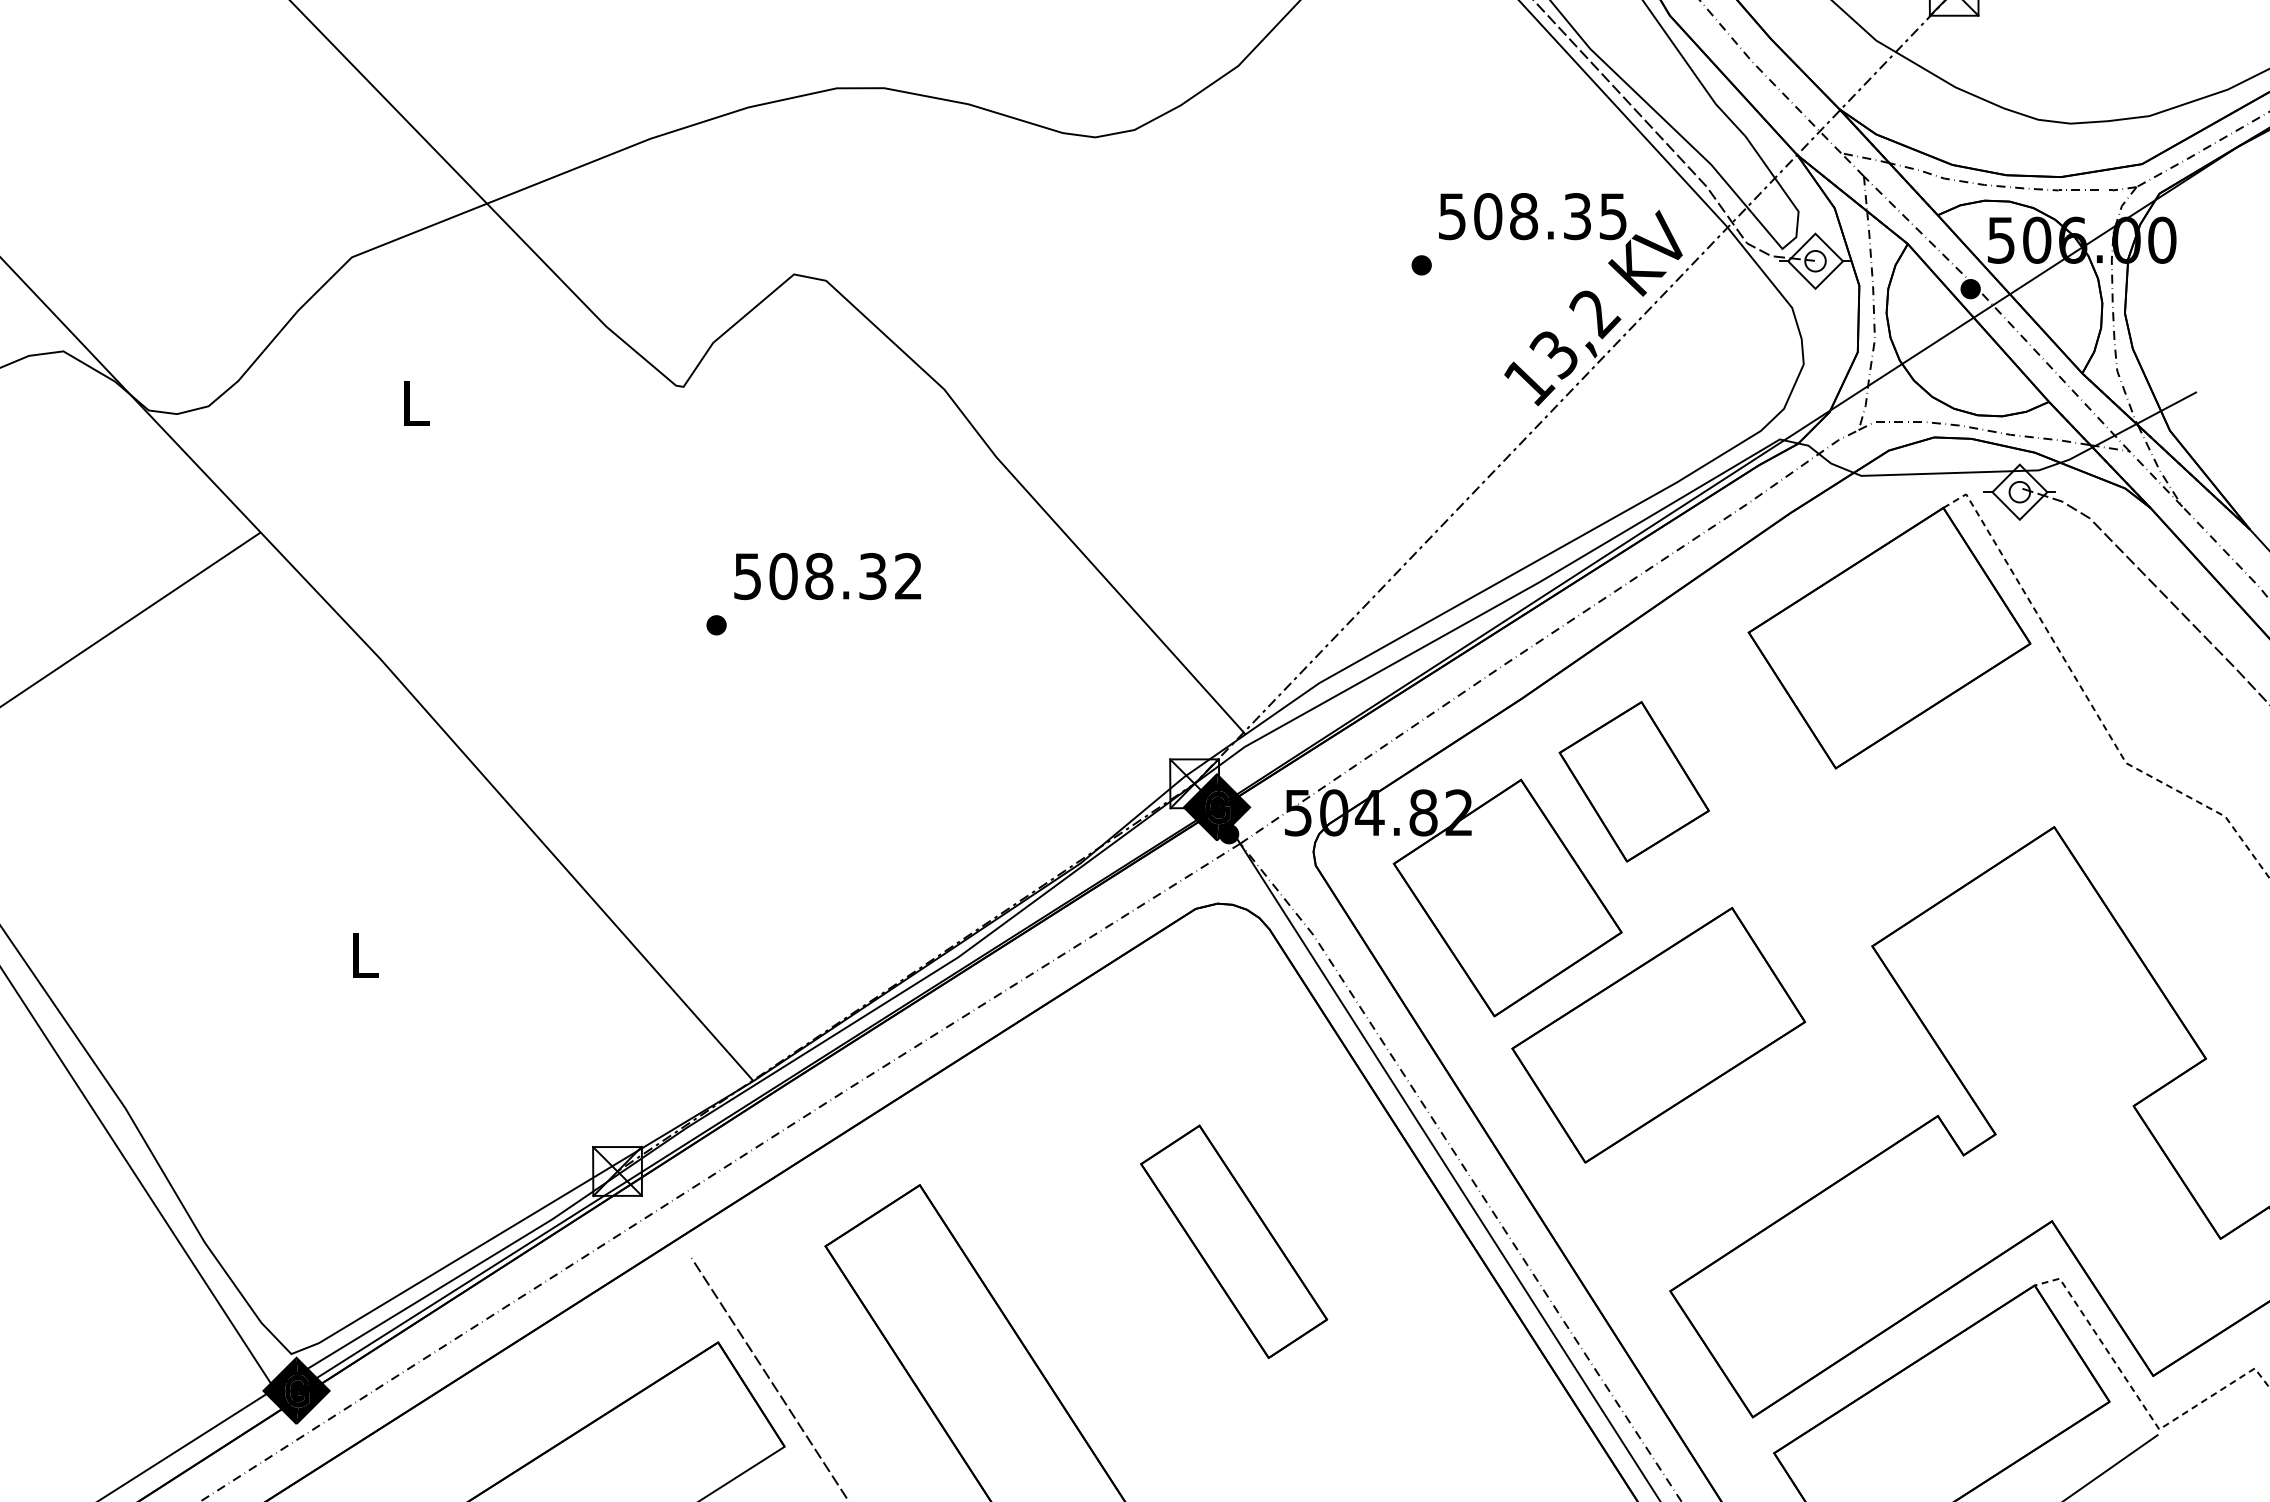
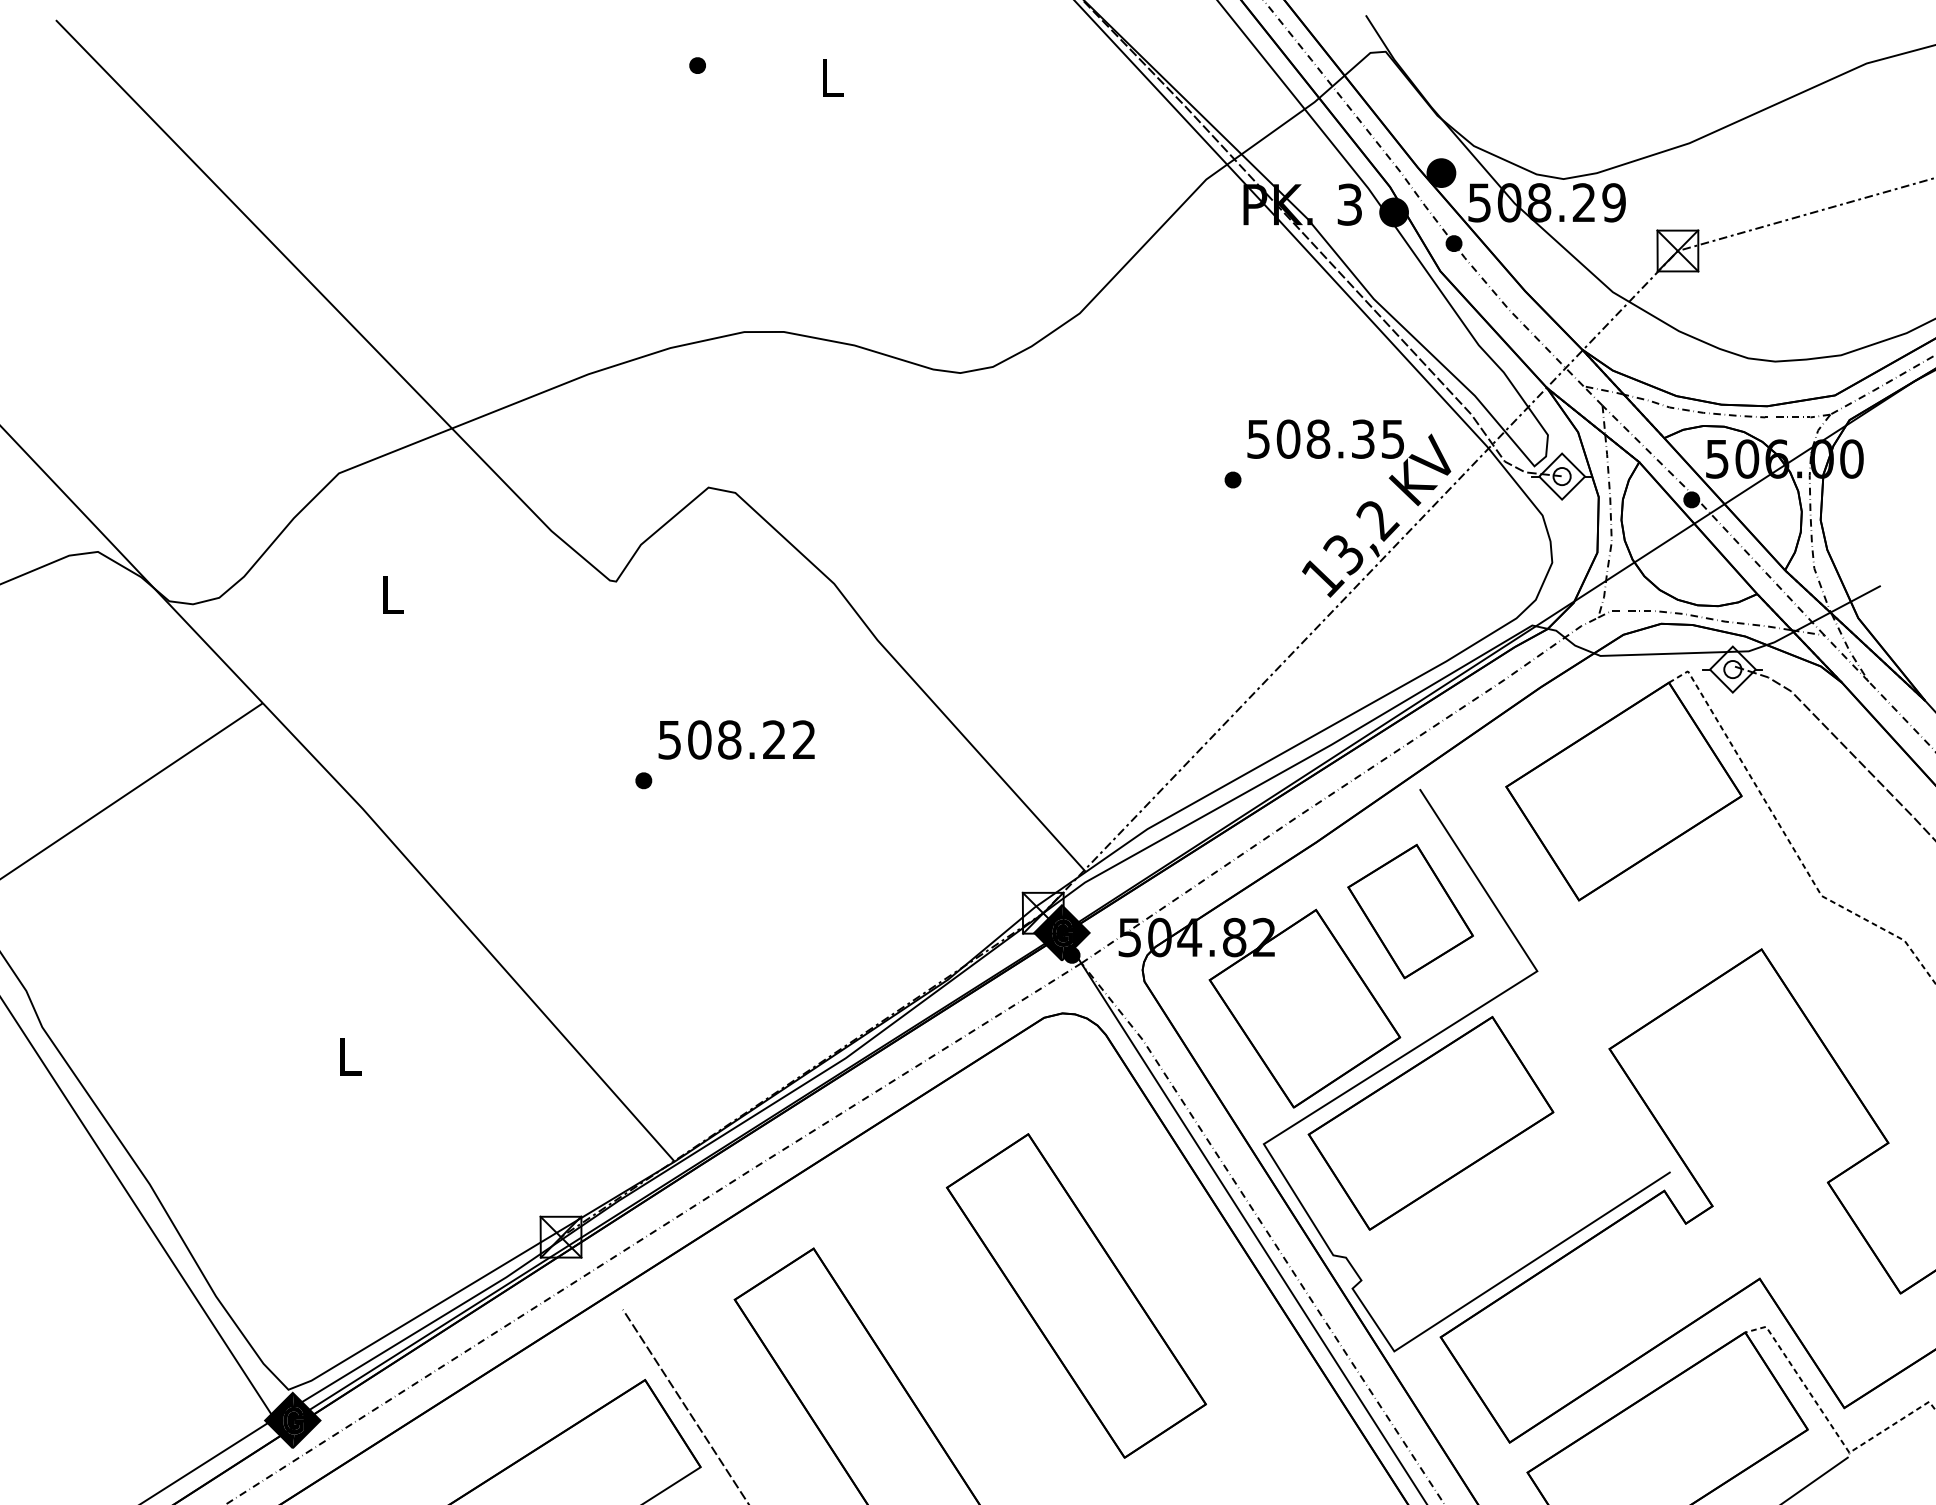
text: (872, 575) -> (774, 739), 508.32 -> 508.22
curve: (1672, 926) -> (1442, 1032), added
part: (1233, 1241) -> (1075, 1295), size x1.67

